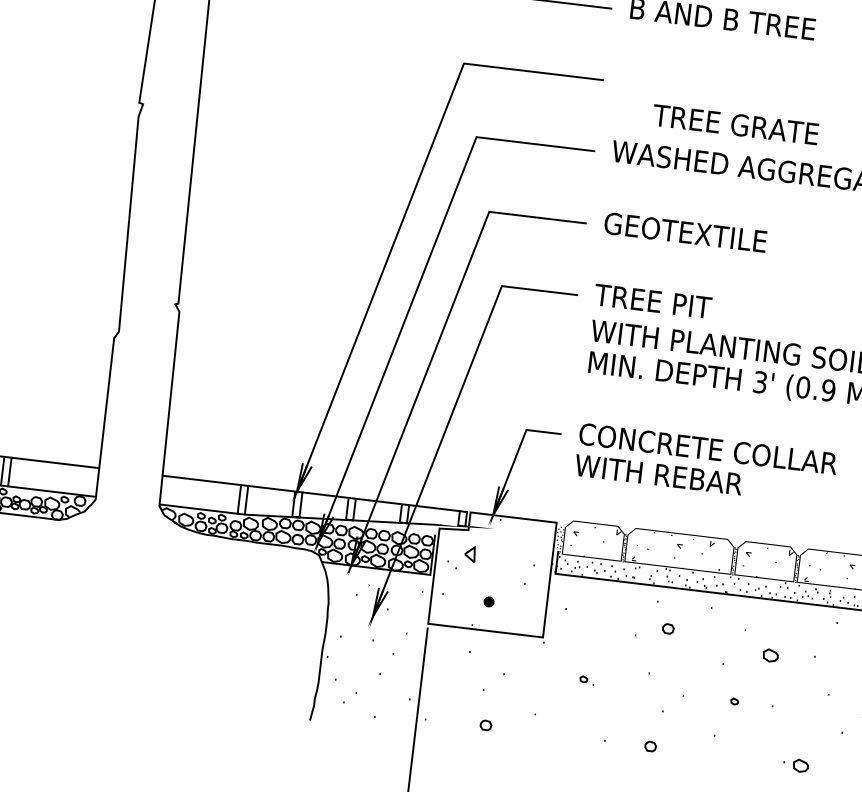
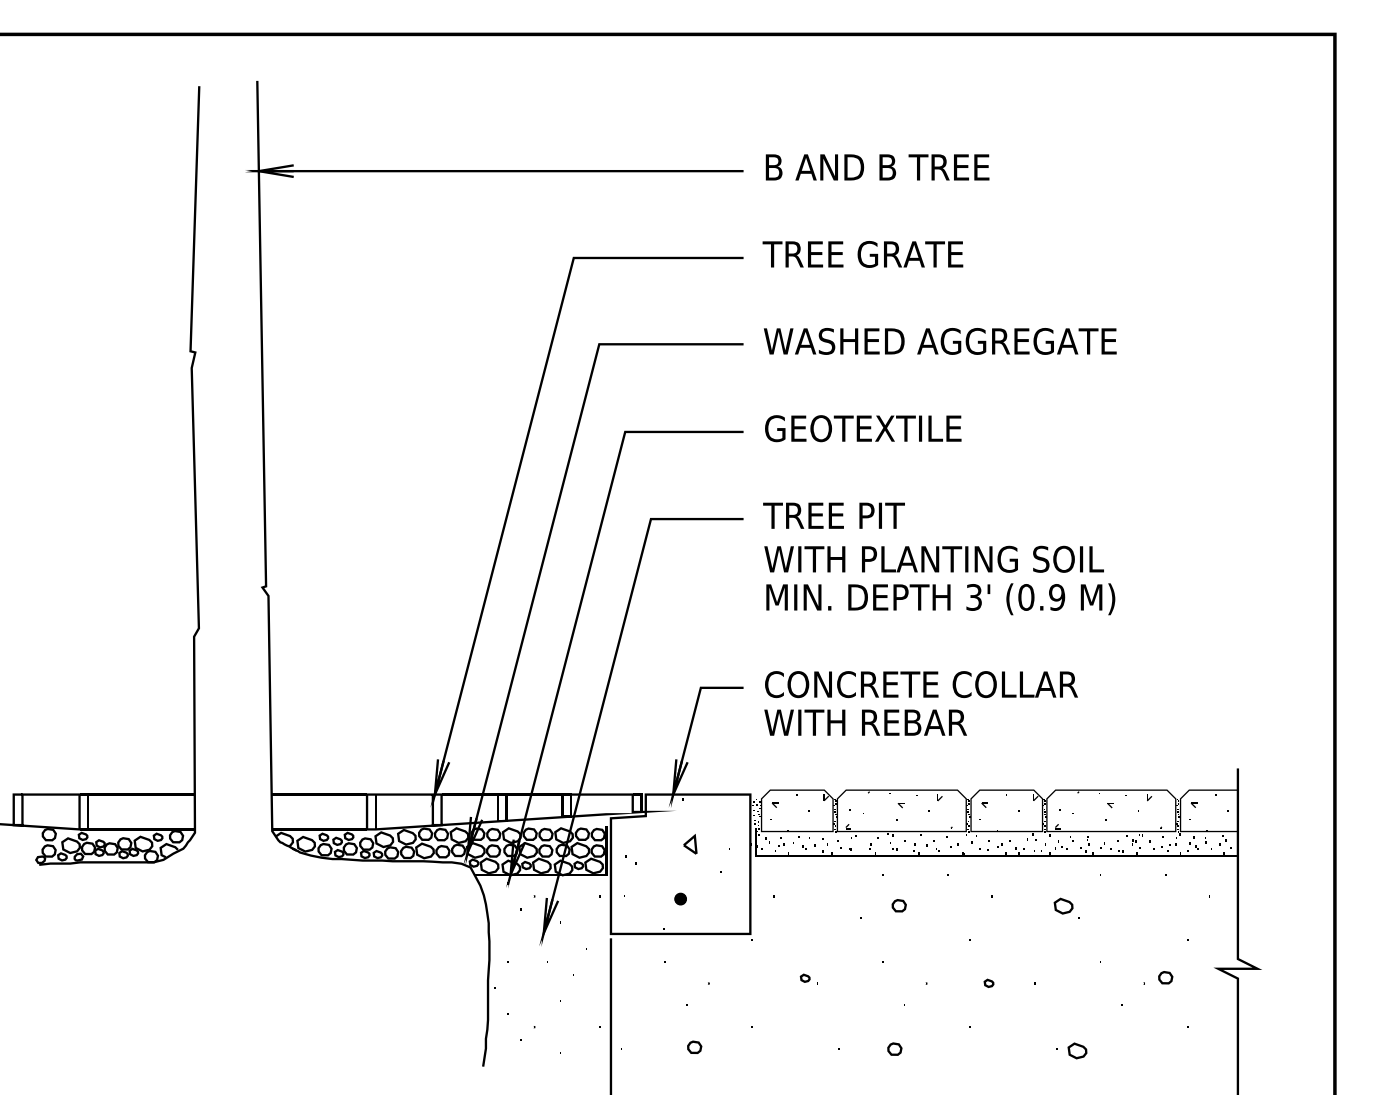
text: (735, 124) -> (862, 254), moved
part: (470, 554) -> (690, 844), moved
part: (770, 655) -> (1063, 905), moved

